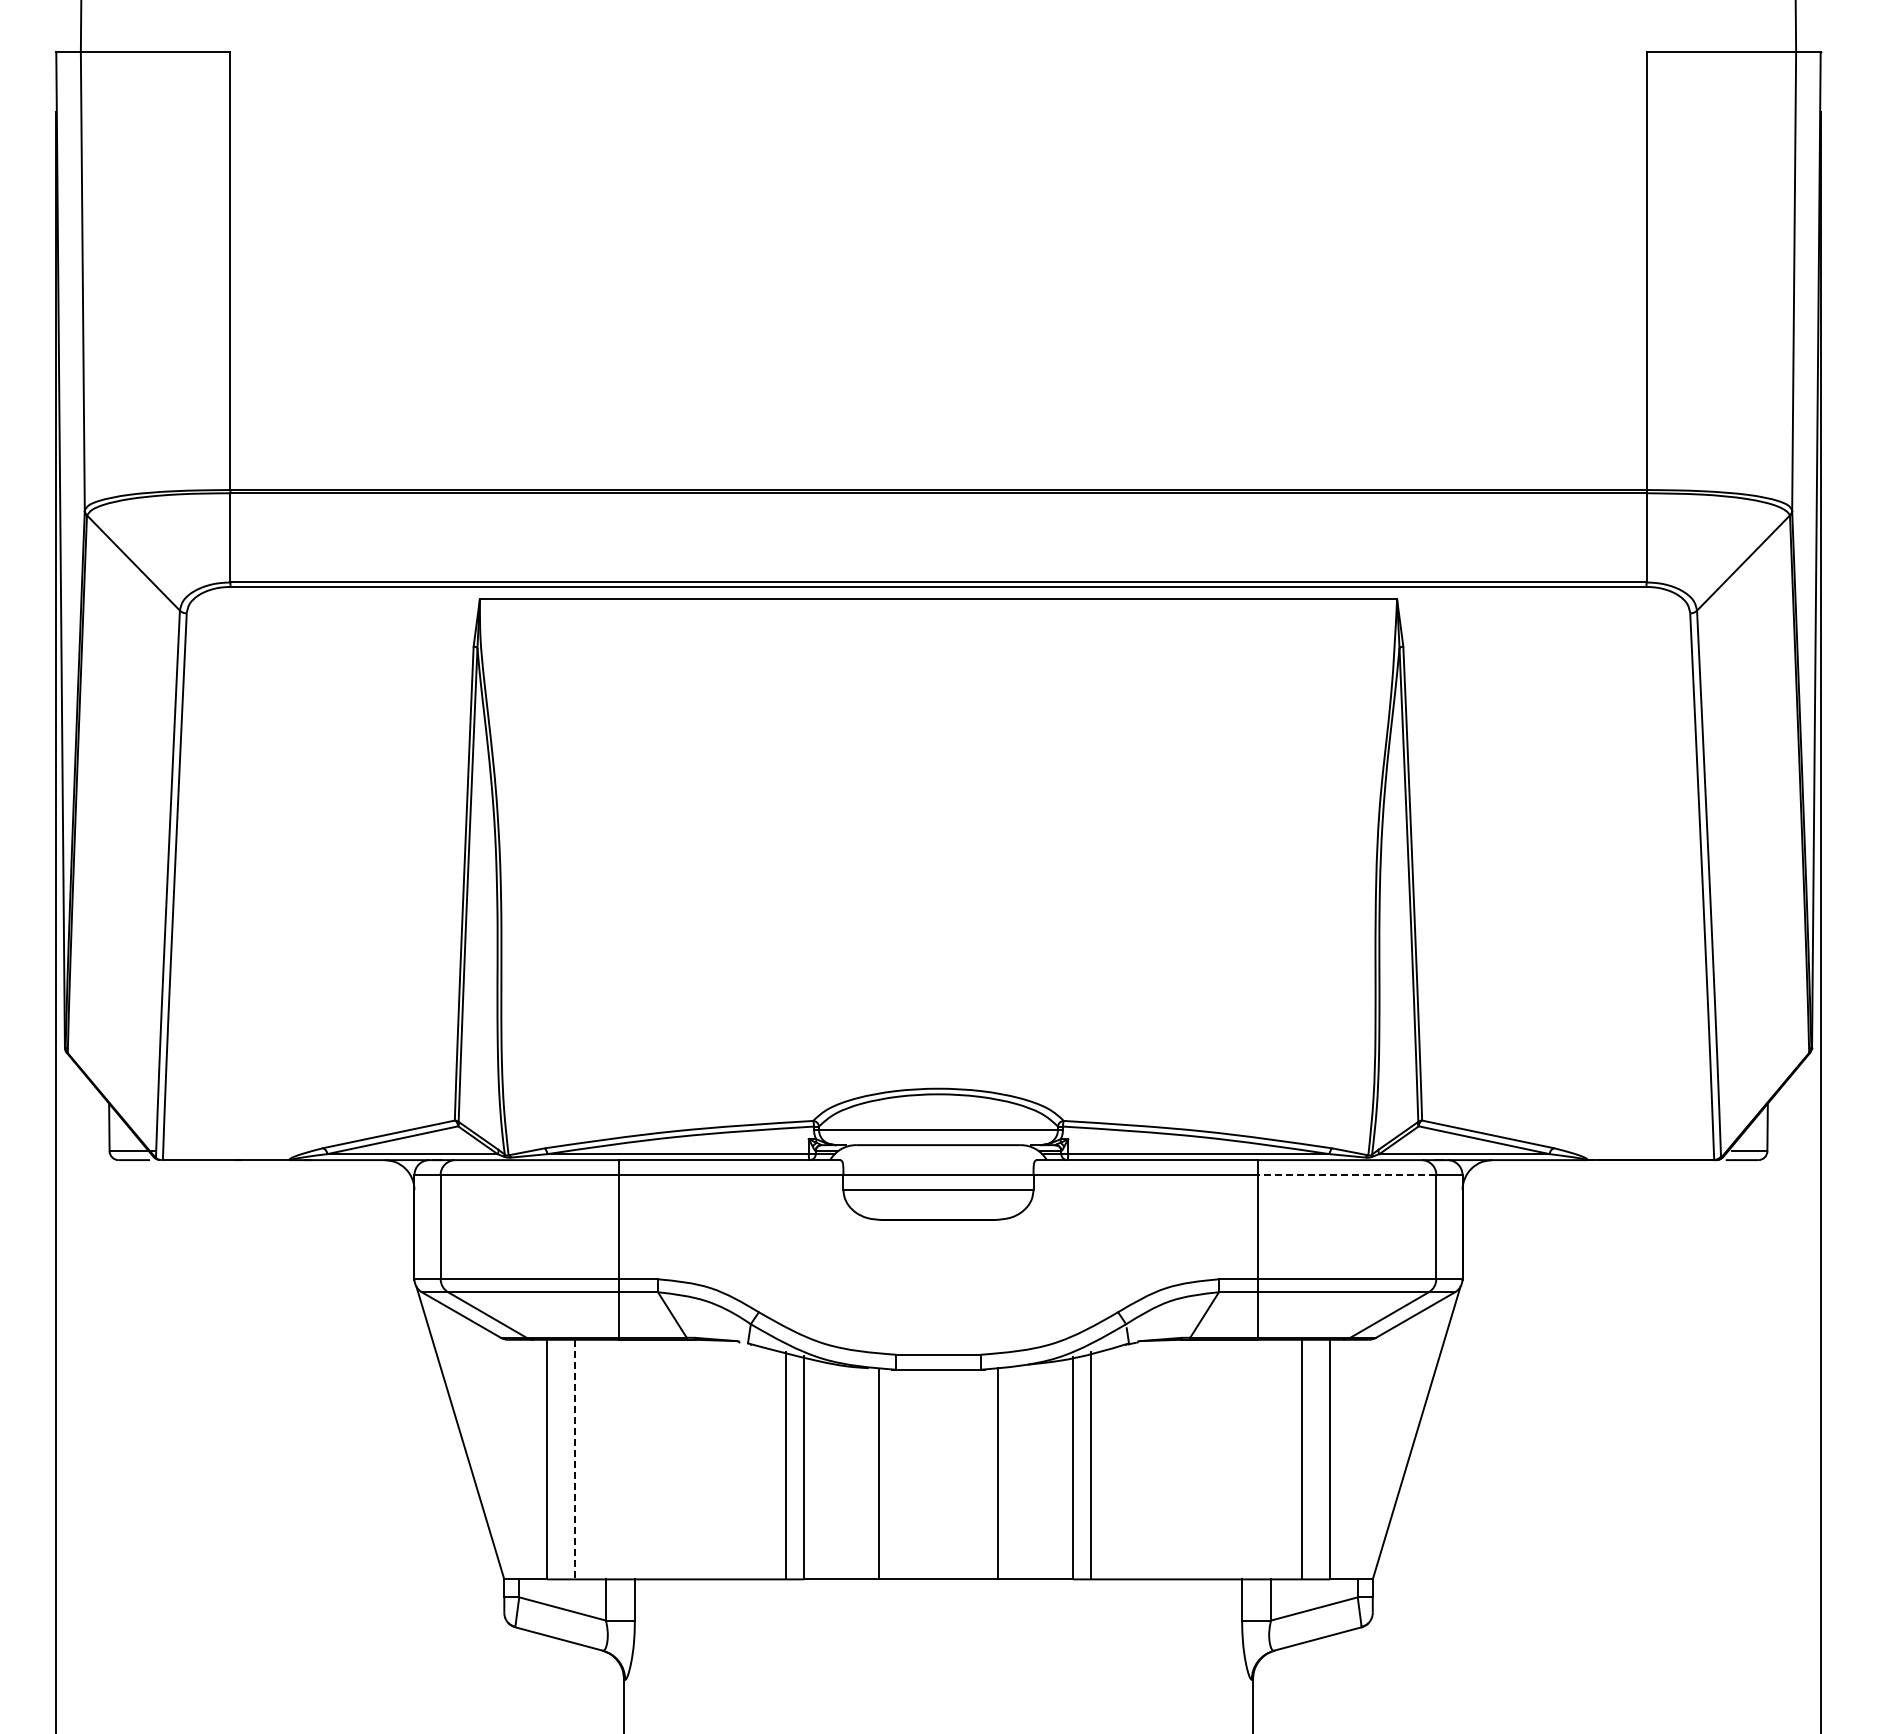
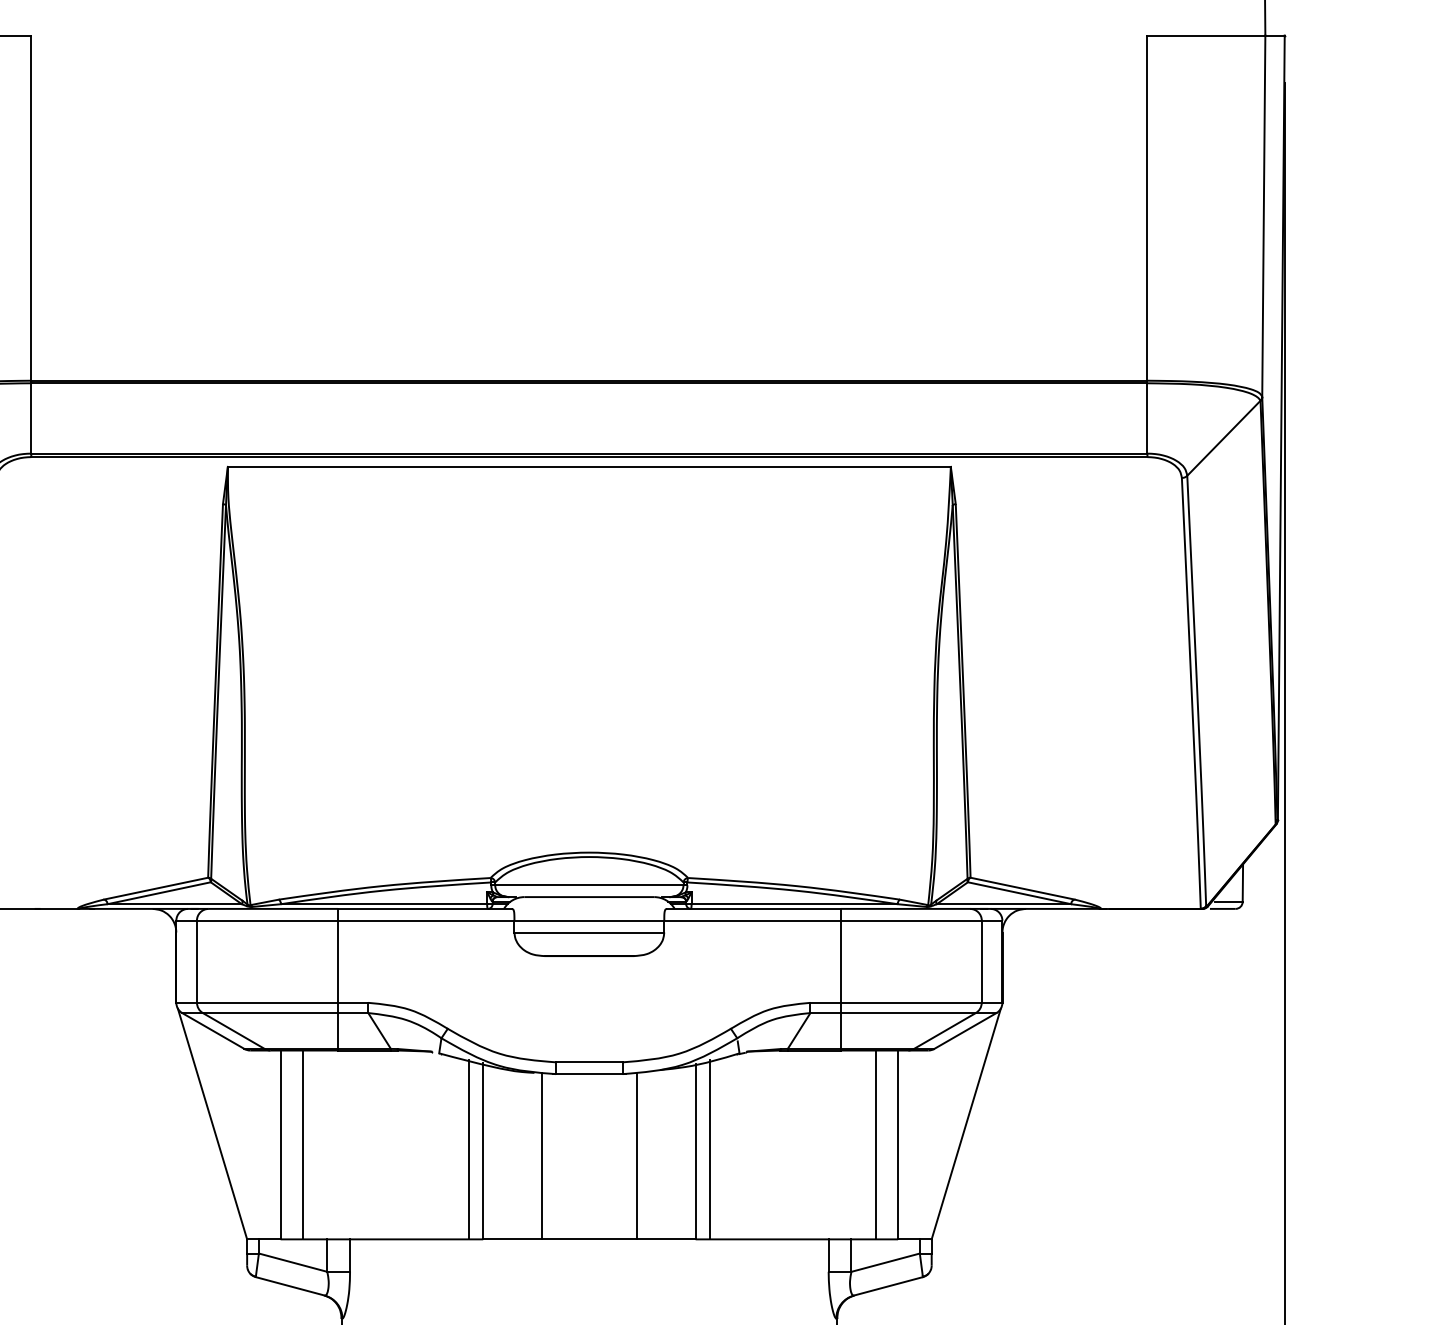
line: (1346, 1175) -> (910, 921), dashed -> solid
line: (574, 1459) -> (302, 1144), dashed -> solid

